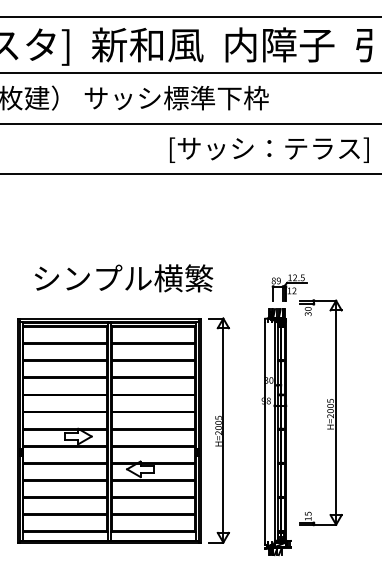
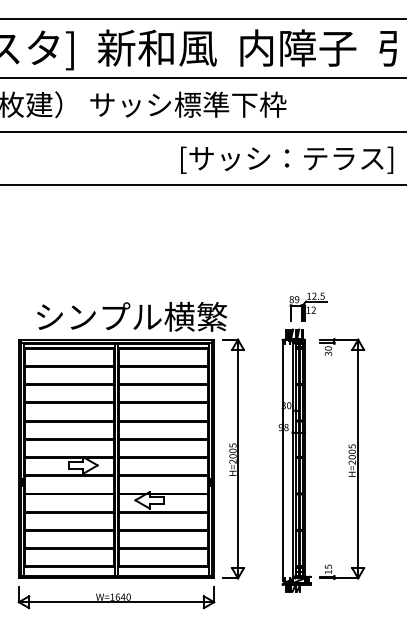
text: (124, 278) -> (132, 316), moved
part: (327, 411) -> (348, 457), moved
part: (109, 560) -> (116, 597), added

